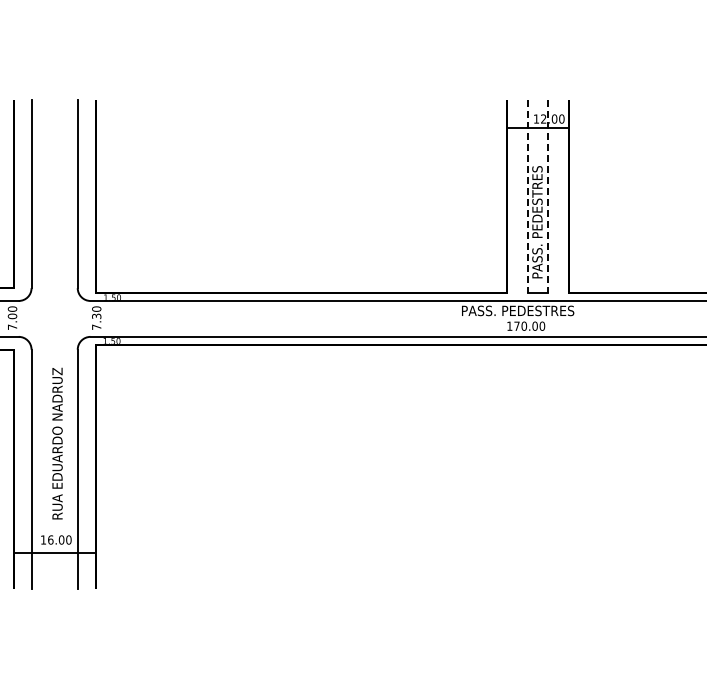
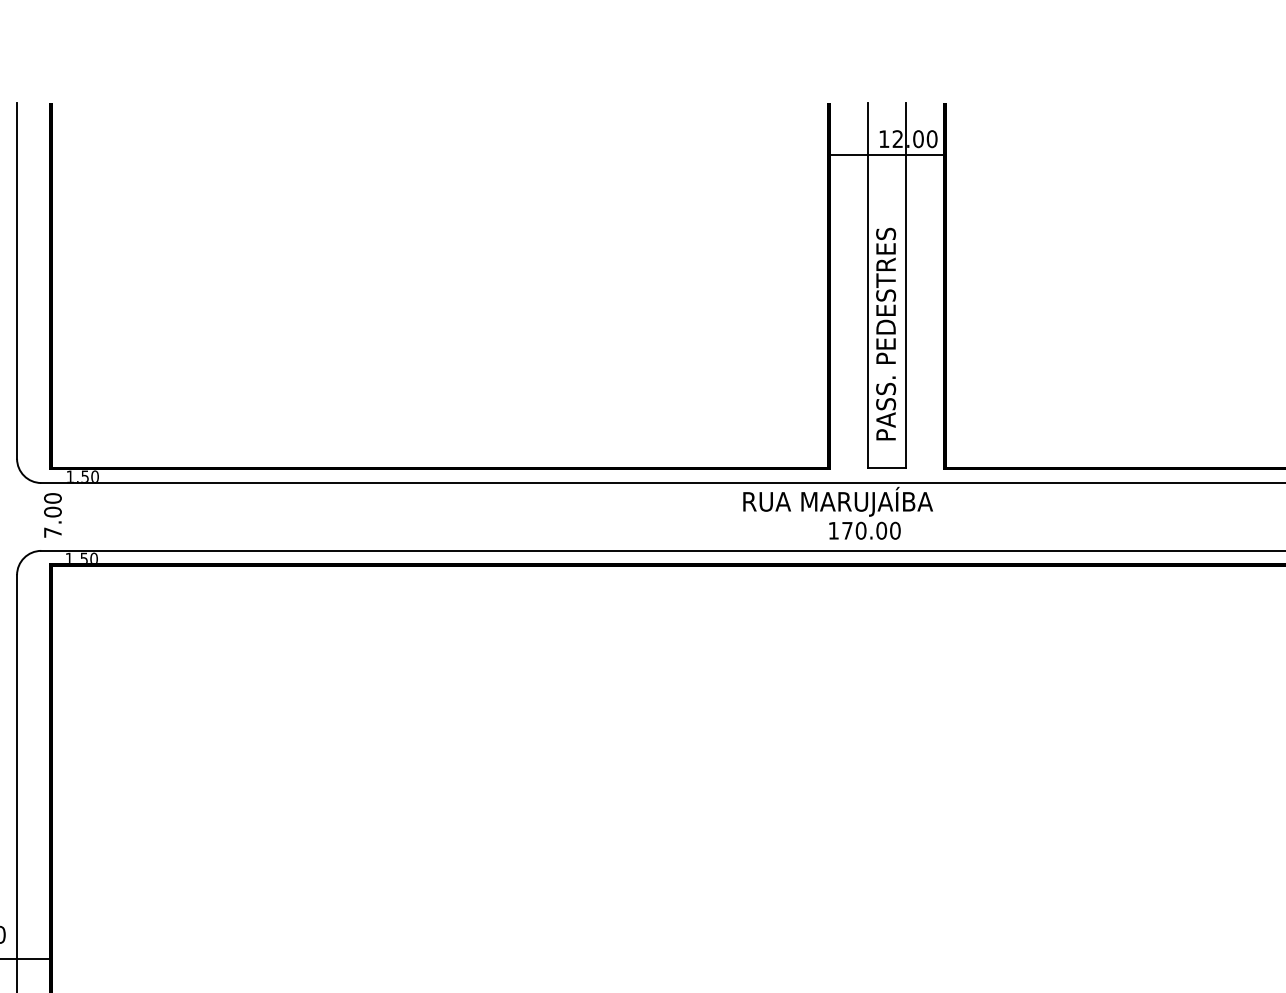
line: (527, 196) -> (867, 285), dashed -> solid
line: (548, 196) -> (906, 285), dashed -> solid
text: (518, 310) -> (850, 501), PASS. PEDESTRES -> RUA MARUJAÍBA
text: (96, 316) -> (52, 512), 7.30 -> 7.00

